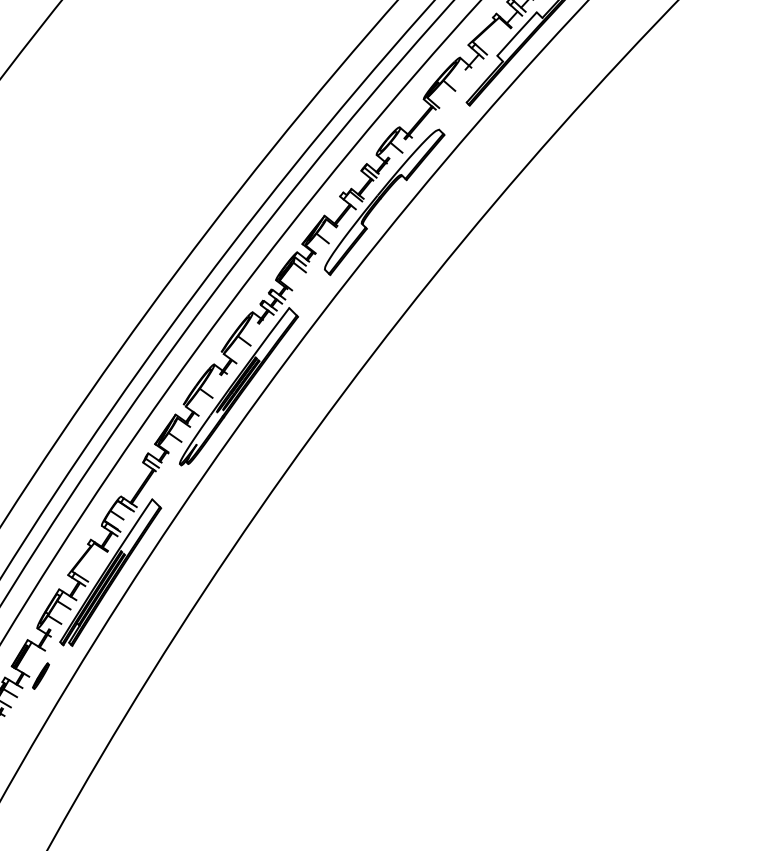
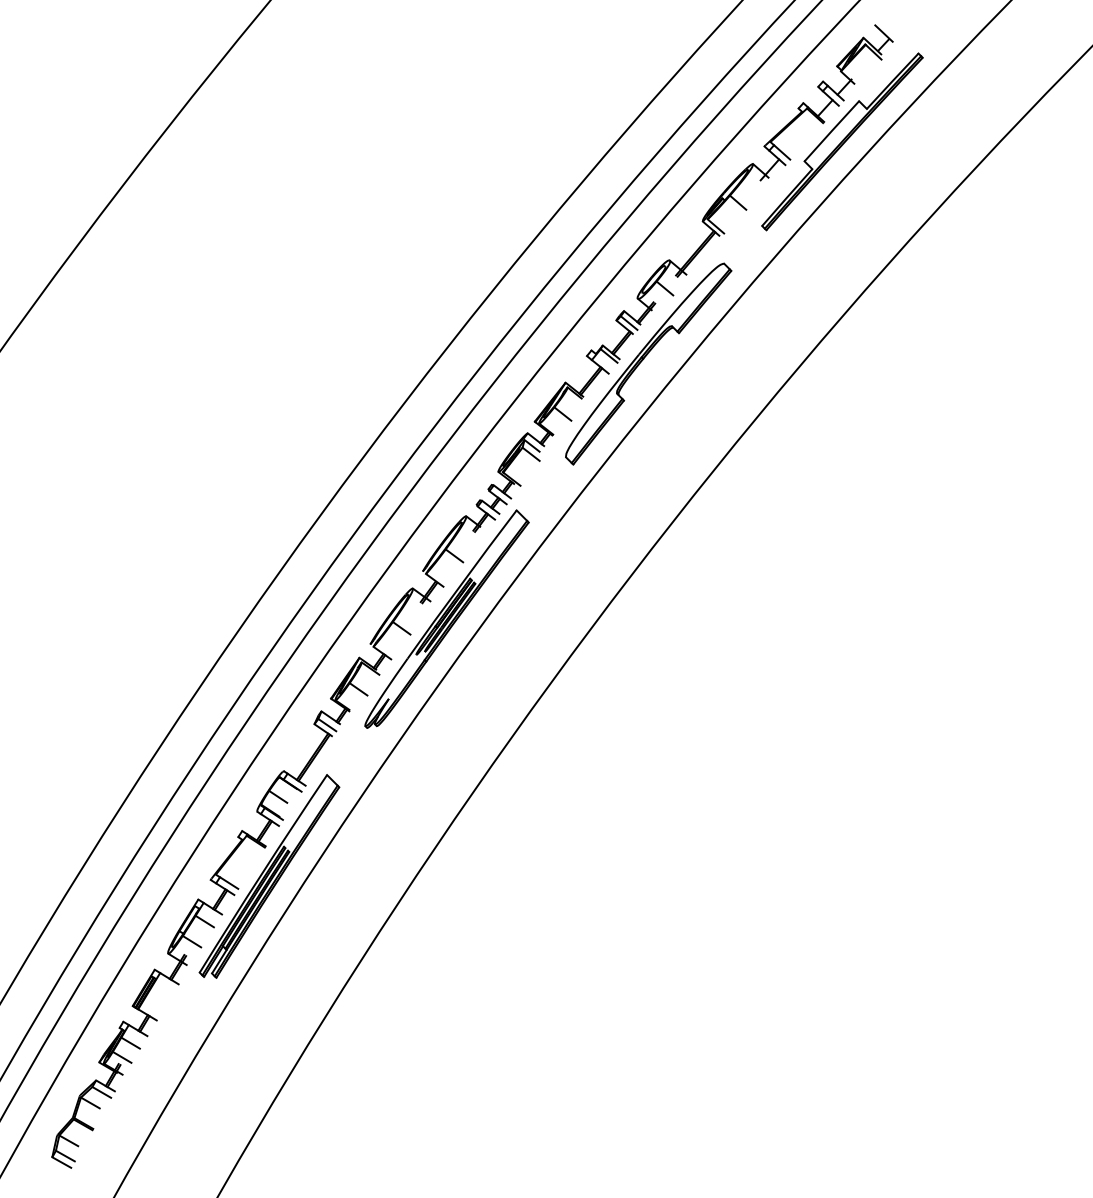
part: (41, 676) -> (173, 1019), removed

